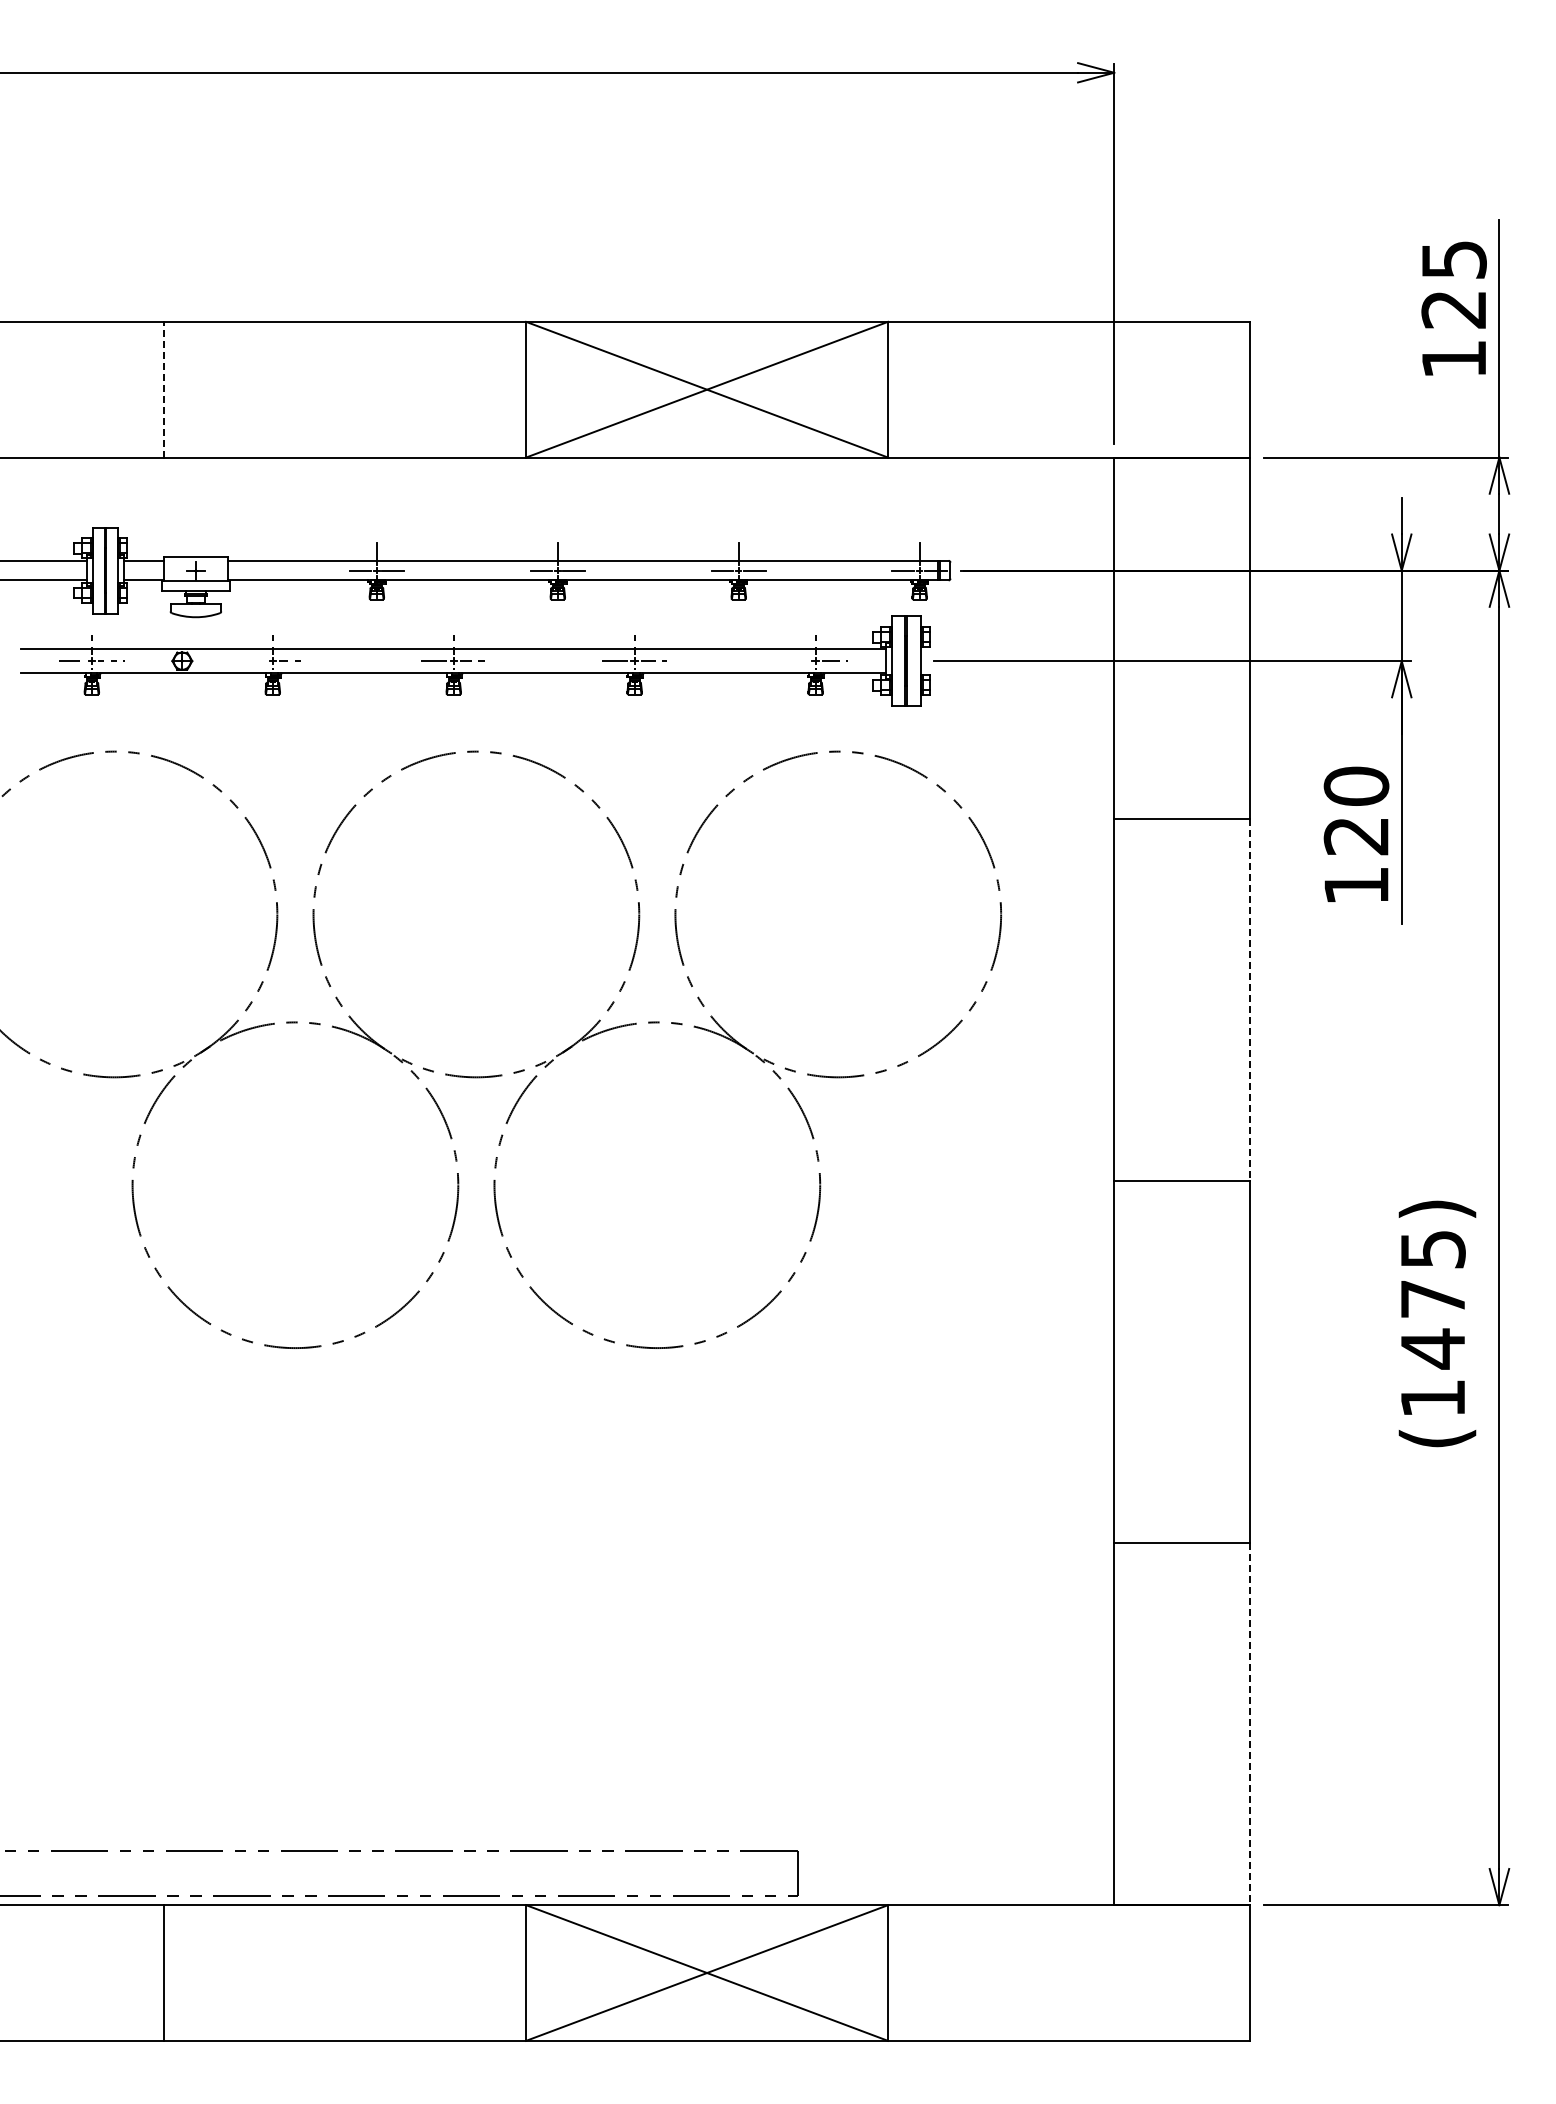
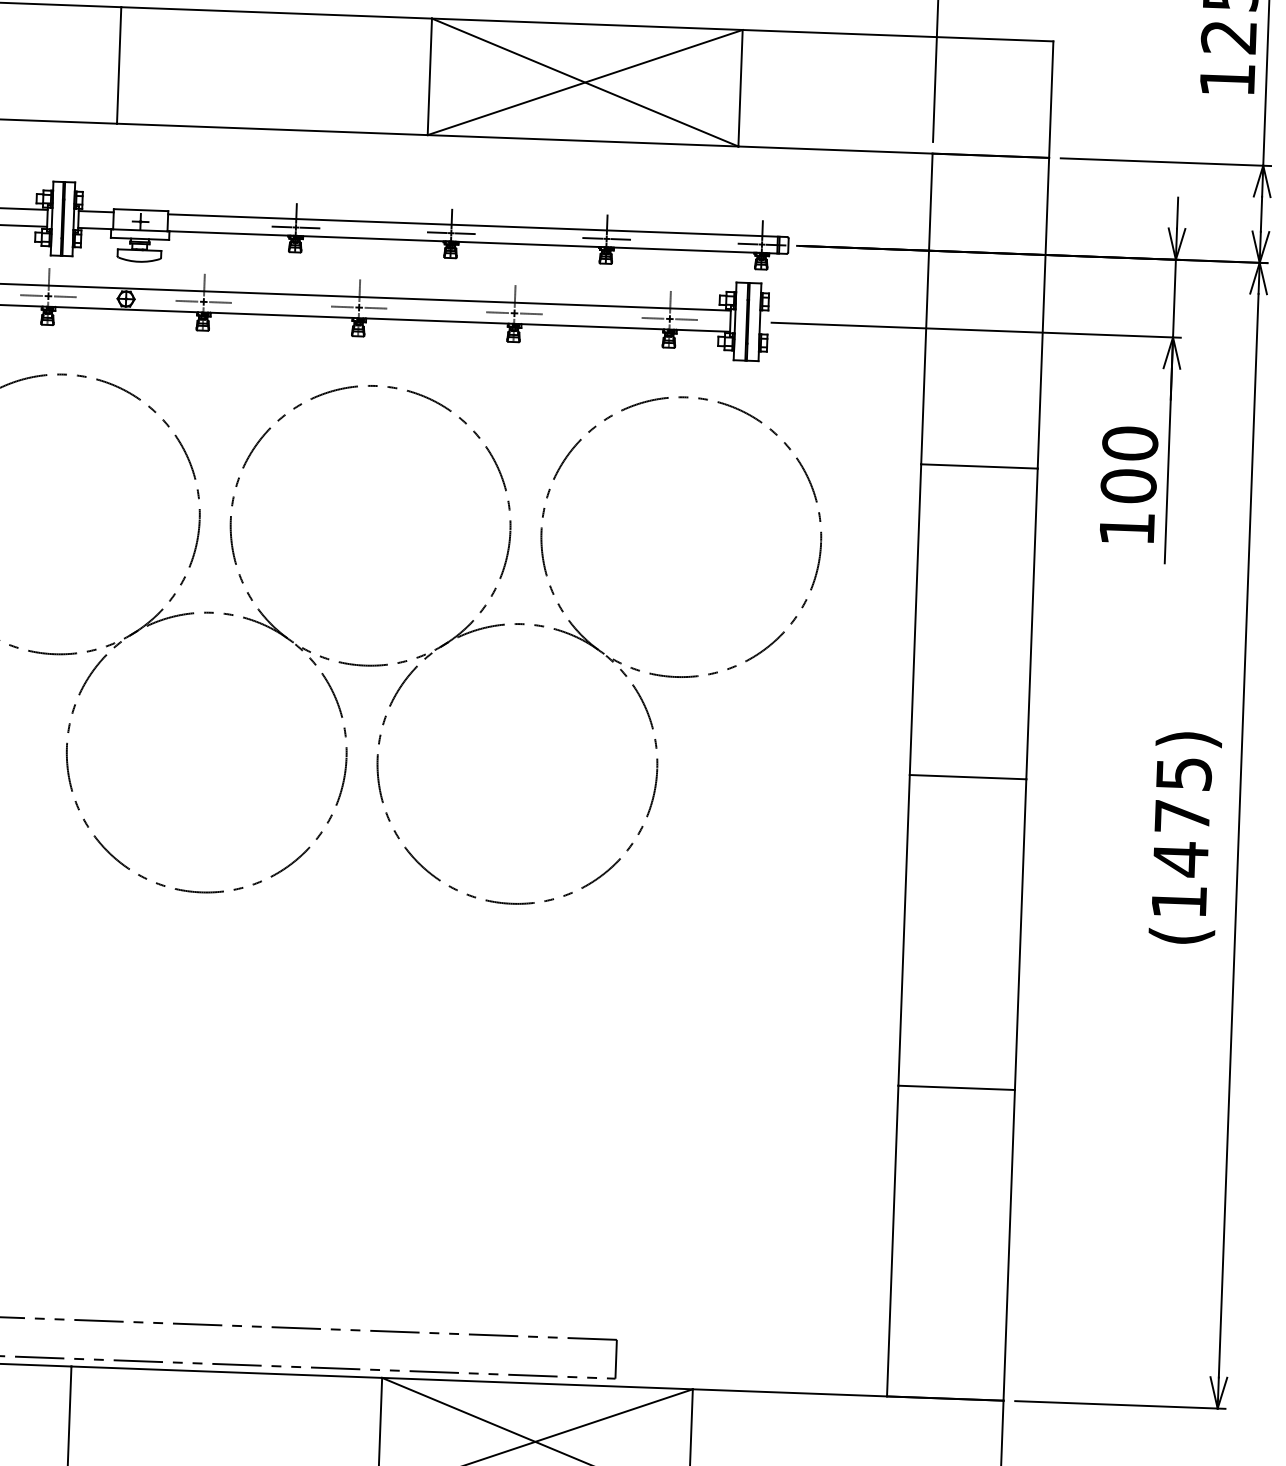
line: (164, 389) -> (119, 65), dashed -> solid
line: (253, 661) -> (187, 301), added
line: (795, 661) -> (652, 318), added
text: (1356, 835) -> (1128, 485), 120 -> 100
line: (1249, 1000) -> (1031, 623), dashed -> solid
text: (1437, 1323) -> (1185, 837), moved
line: (1249, 1724) -> (1008, 1245), dashed -> solid

